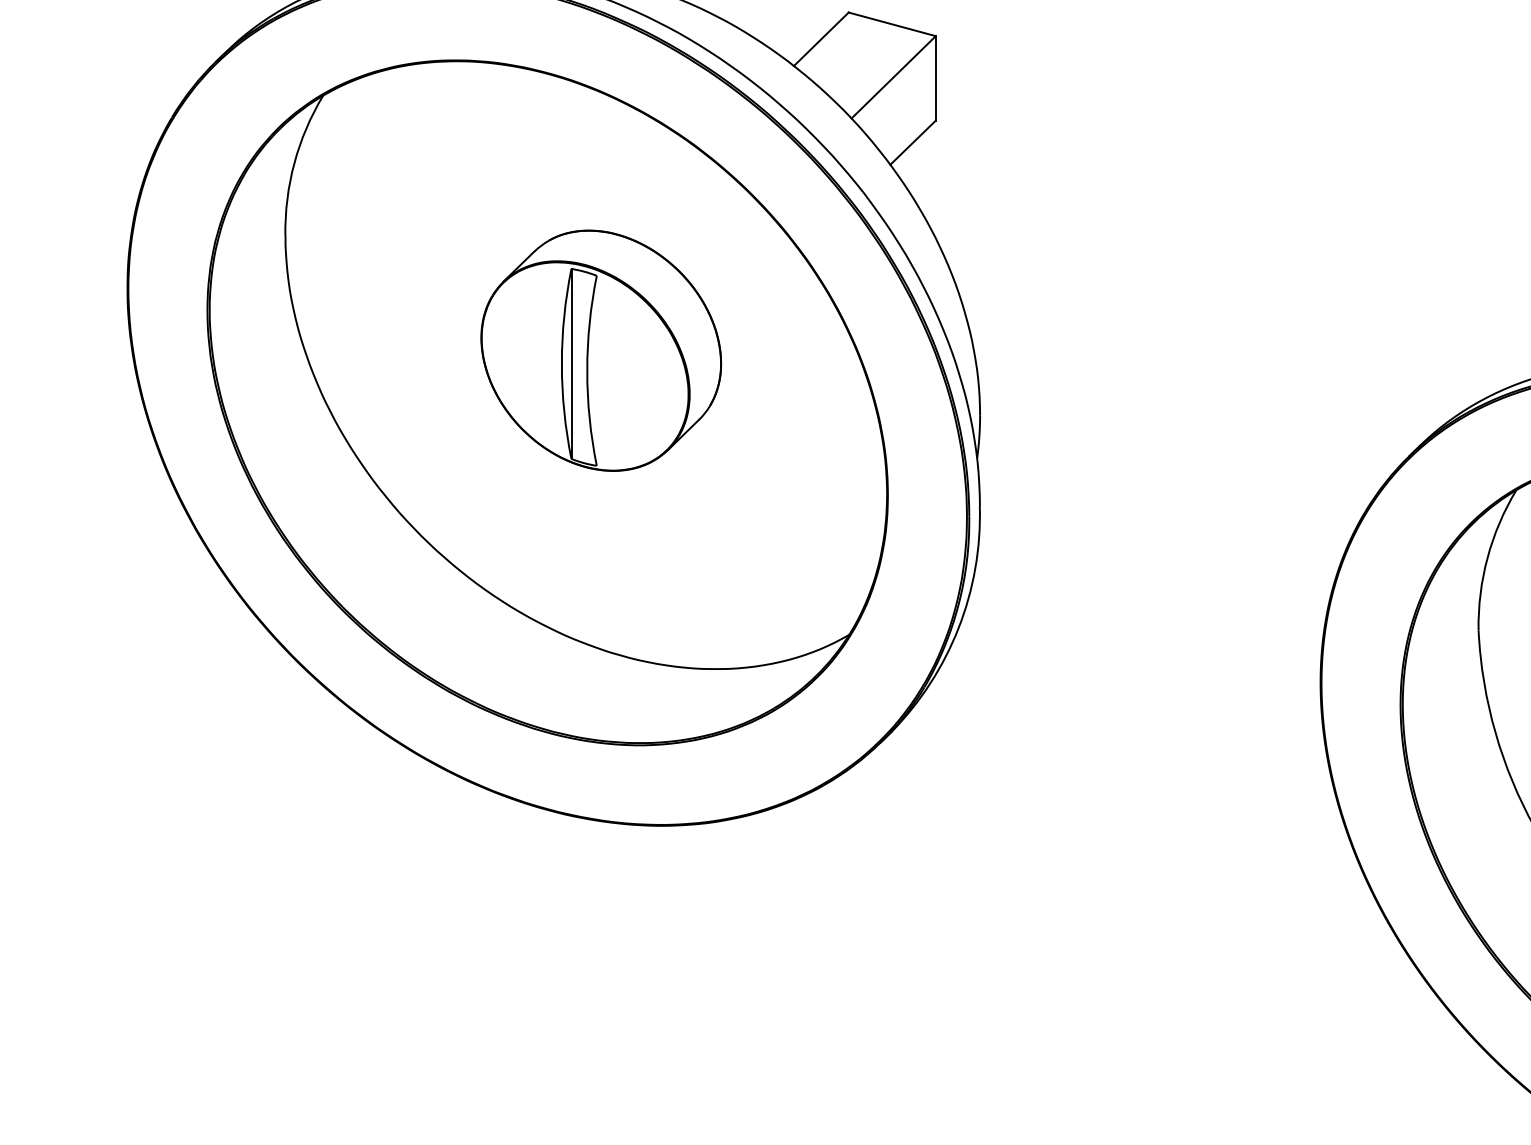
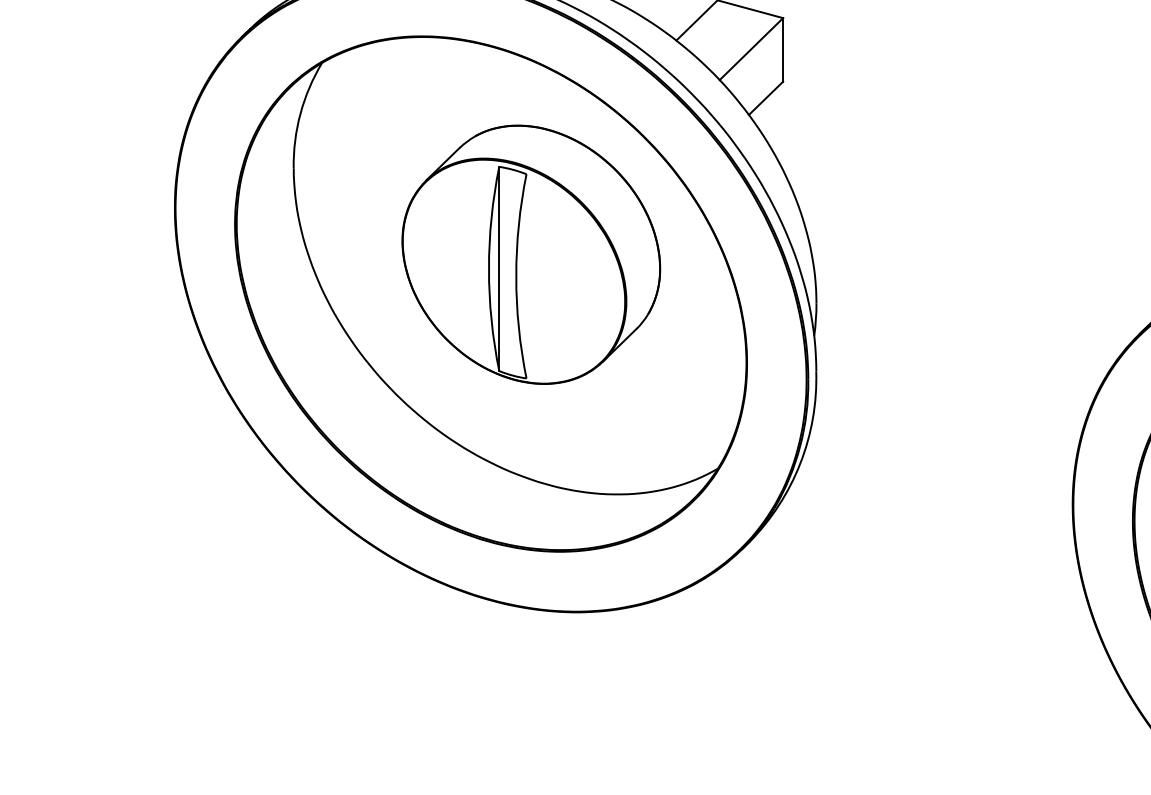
part: (601, 350) -> (531, 254), size x1.43

